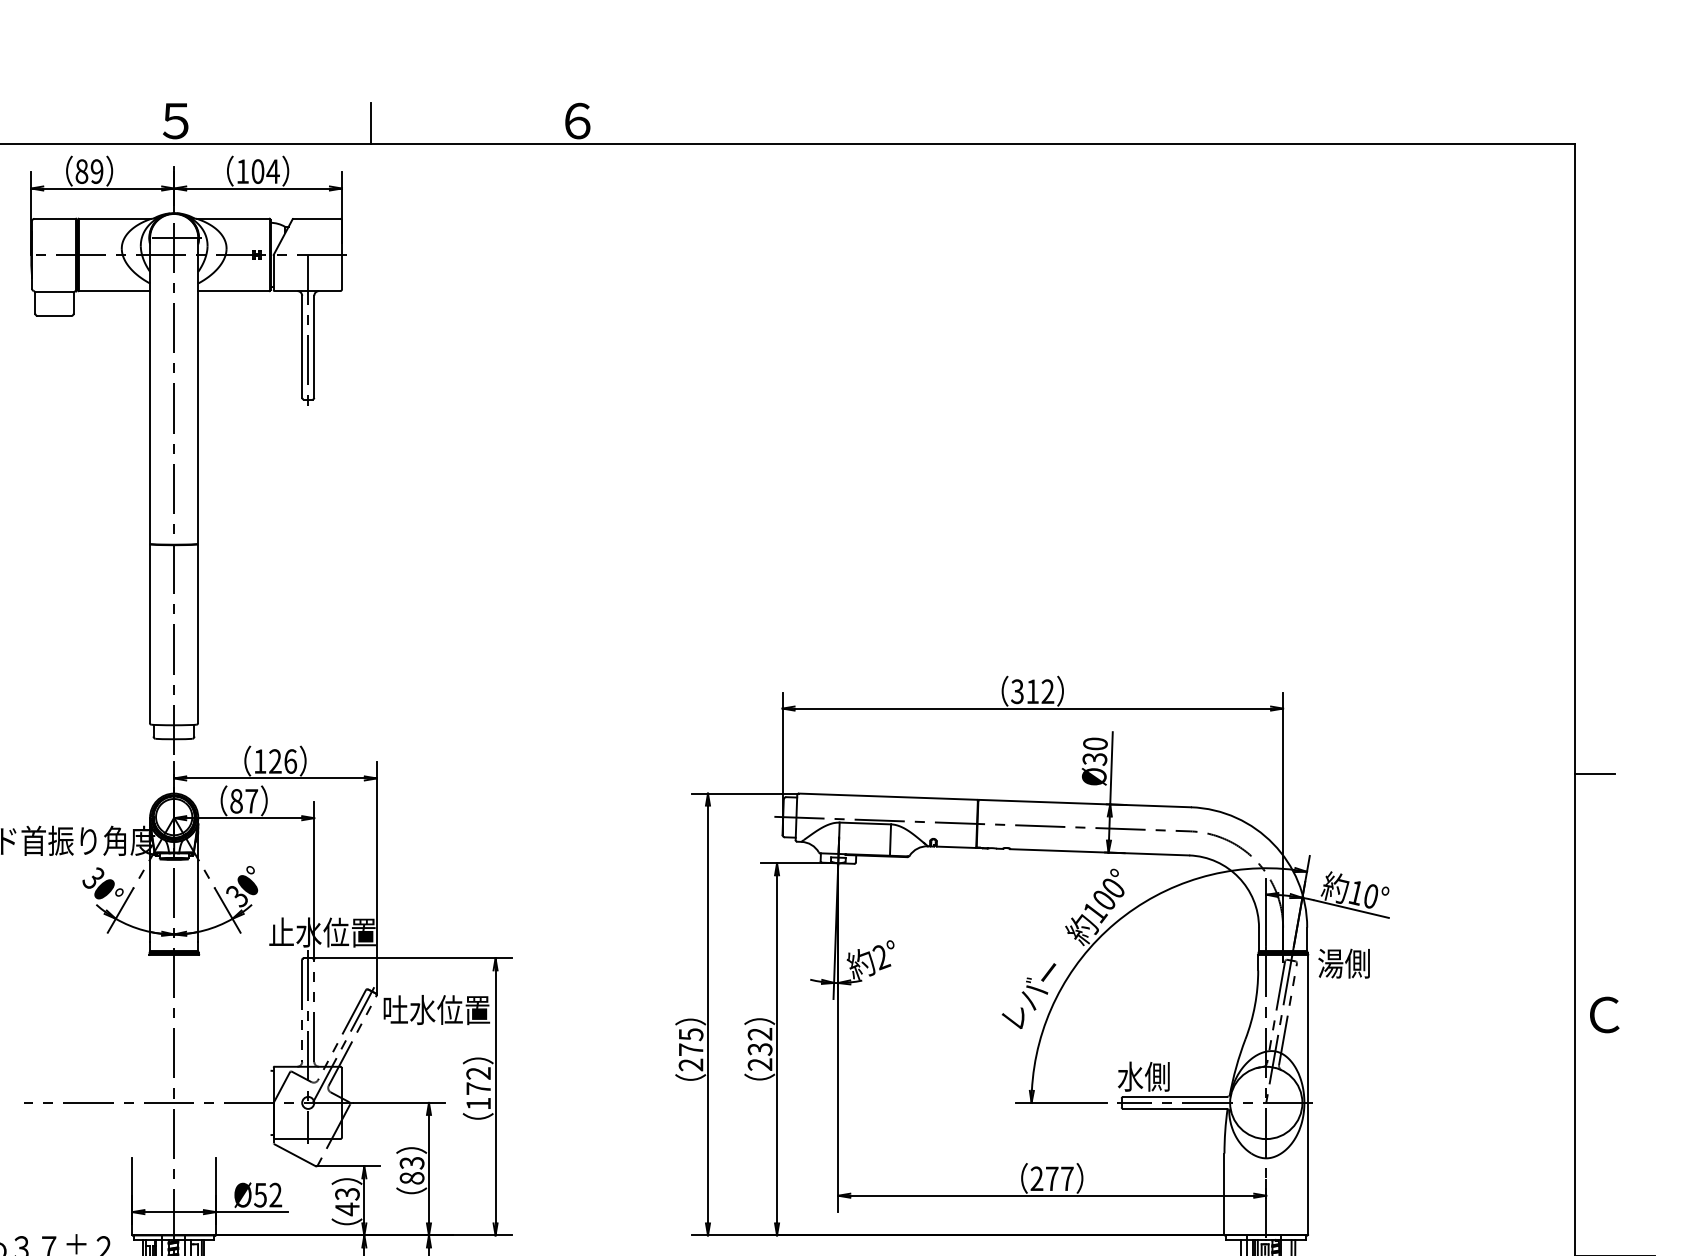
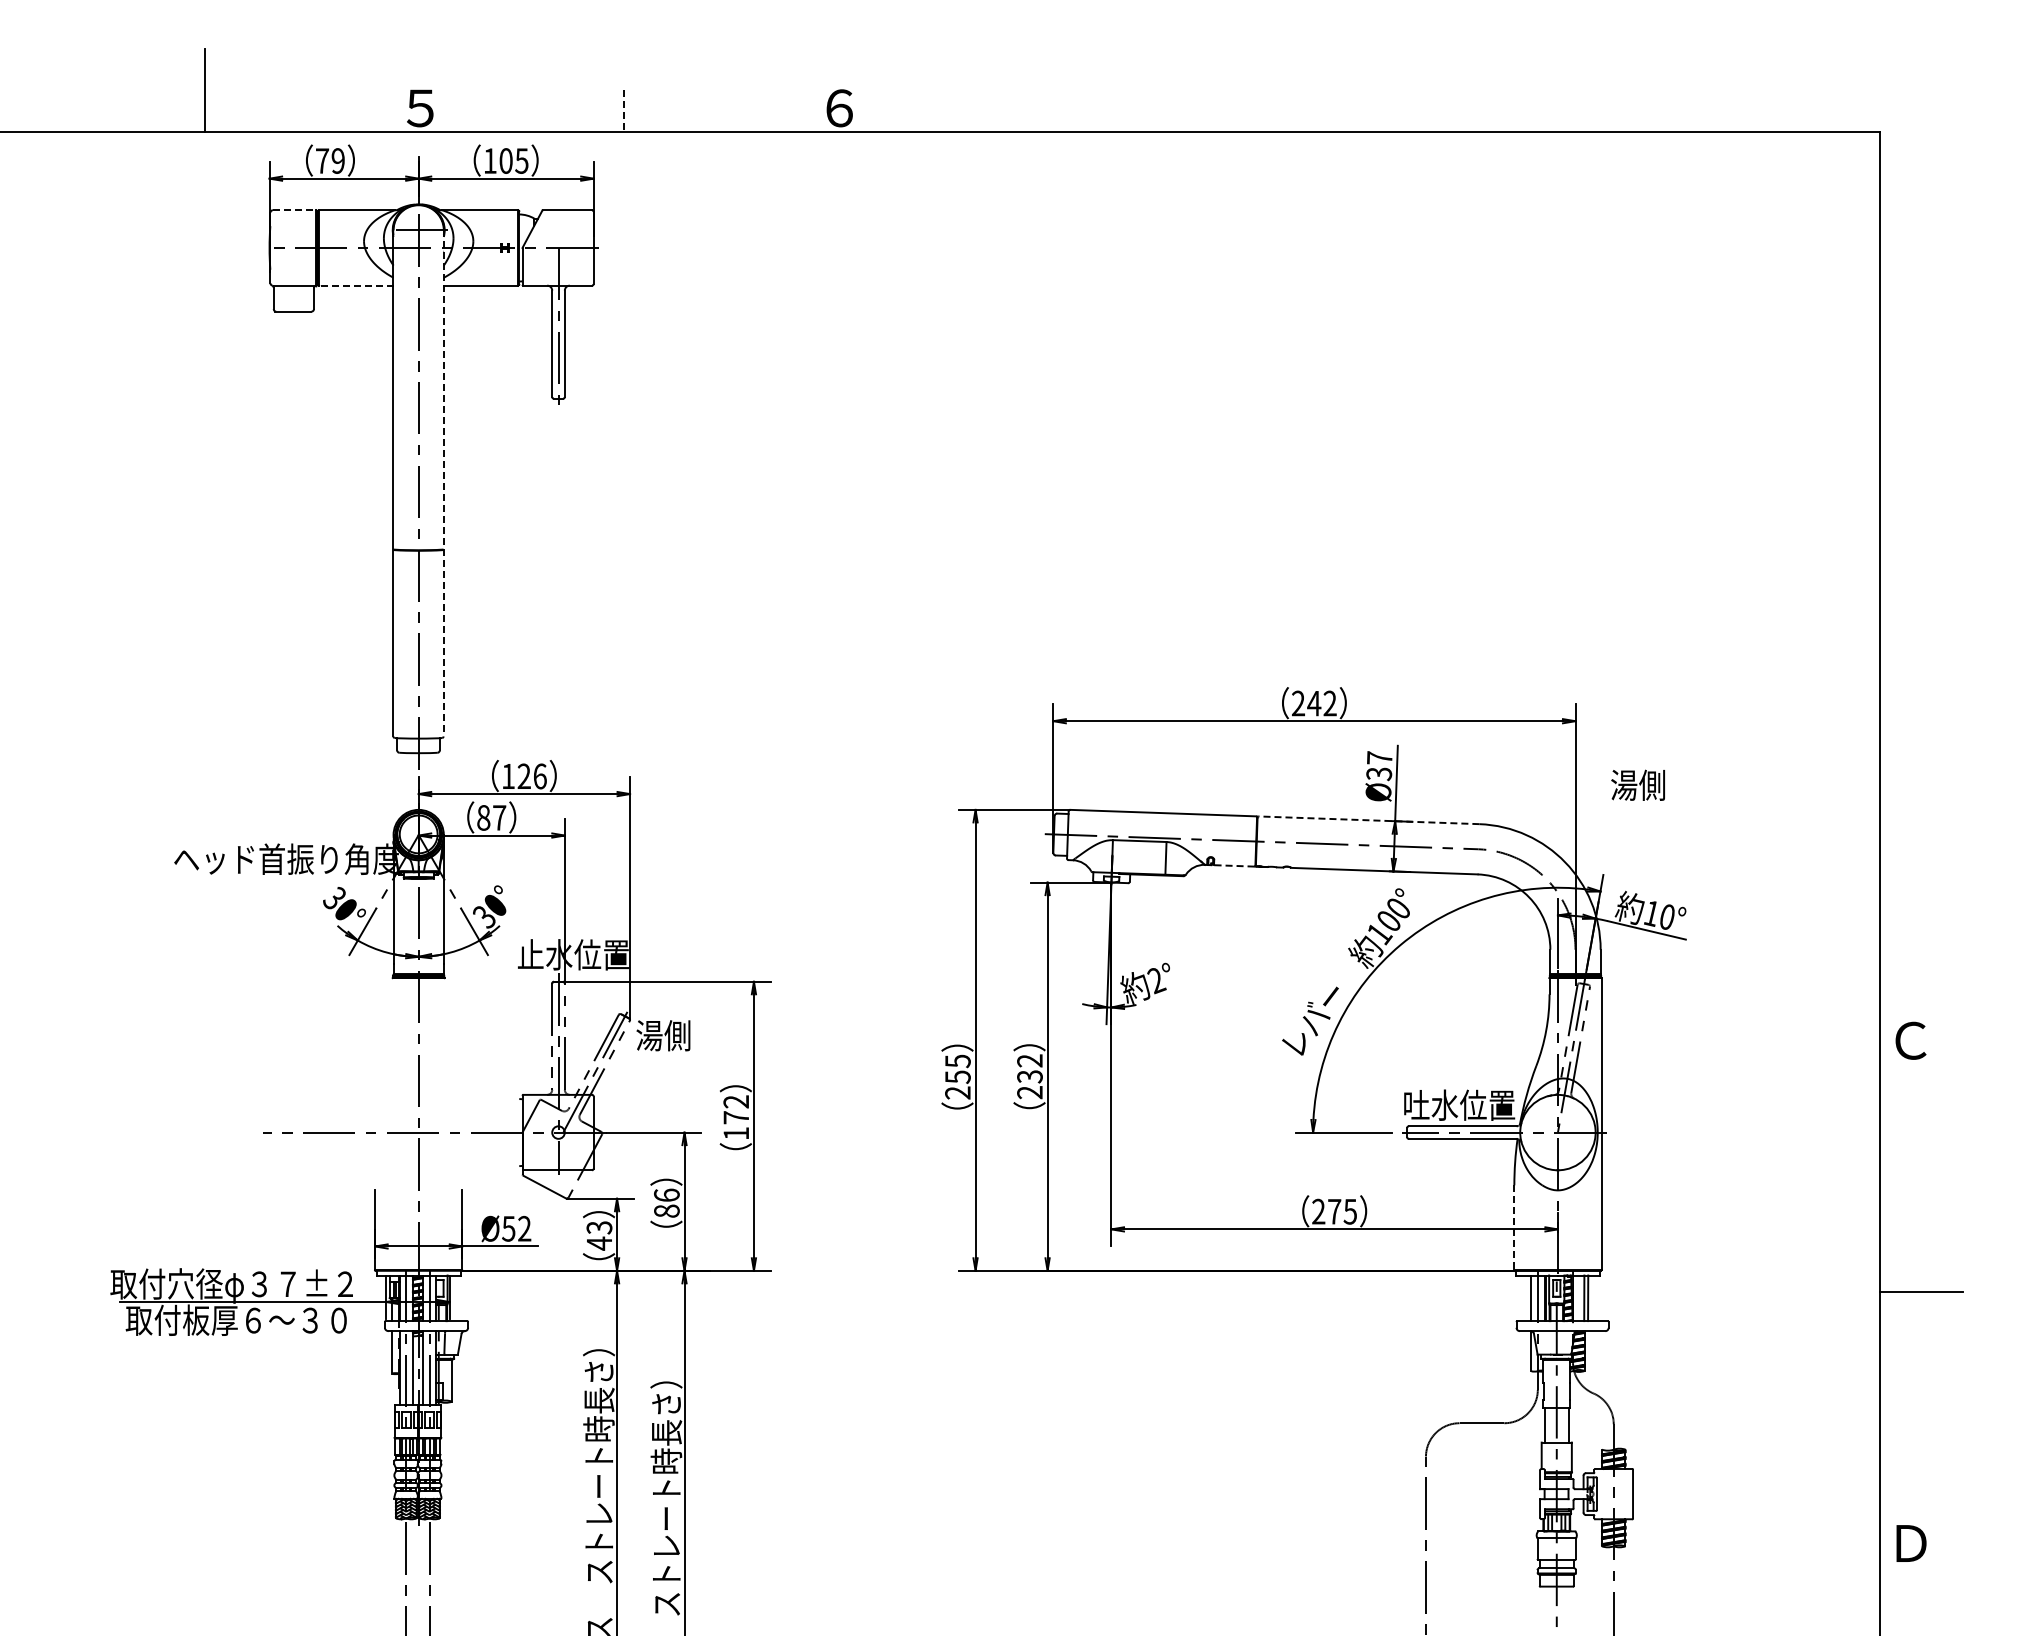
line: (370, 123) -> (623, 110), solid -> dashed
text: (81, 171) -> (322, 160), 89 -> 79
text: (272, 171) -> (521, 160), 104 -> 105
line: (55, 219) -> (294, 210), solid -> dashed
line: (113, 290) -> (355, 285), solid -> dashed
line: (197, 480) -> (443, 483), solid -> dashed
text: (1025, 691) -> (1306, 703), 312 -> 242
text: (1095, 743) -> (1379, 757), Ø30 -> Ø37
line: (1595, 774) -> (1901, 789), removed
line: (1084, 803) -> (1368, 820), solid -> dashed
line: (956, 846) -> (1234, 865), solid -> dashed
text: (1343, 962) -> (1637, 784), moved
text: (436, 1009) -> (692, 1035), 吐水位置 -> 湯側
text: (690, 1049) -> (957, 1076), 275 -> 255
text: (1171, 1076) -> (1459, 1104), 水側 -> 吐水位置
text: (411, 1163) -> (666, 1195), 83 -> 86
text: (1067, 1178) -> (1350, 1211), 277 -> 275
line: (1224, 1194) -> (1514, 1228), solid -> dashed

